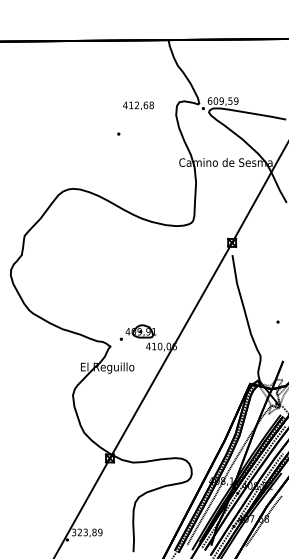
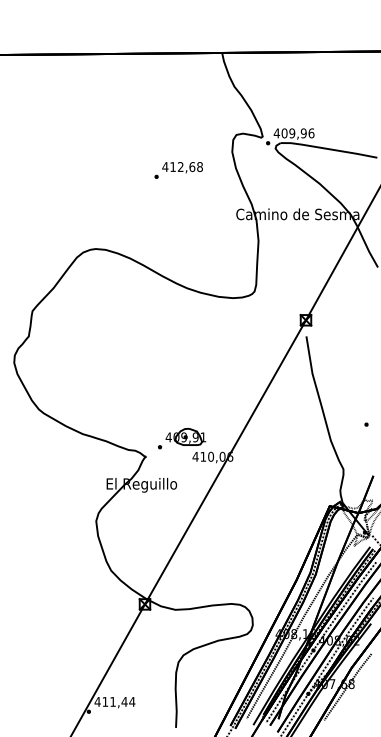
text: (222, 101) -> (293, 133), 609,59 -> 409,96
text: (138, 105) -> (182, 167), moved
text: (86, 532) -> (114, 701), 323,89 -> 411,44

